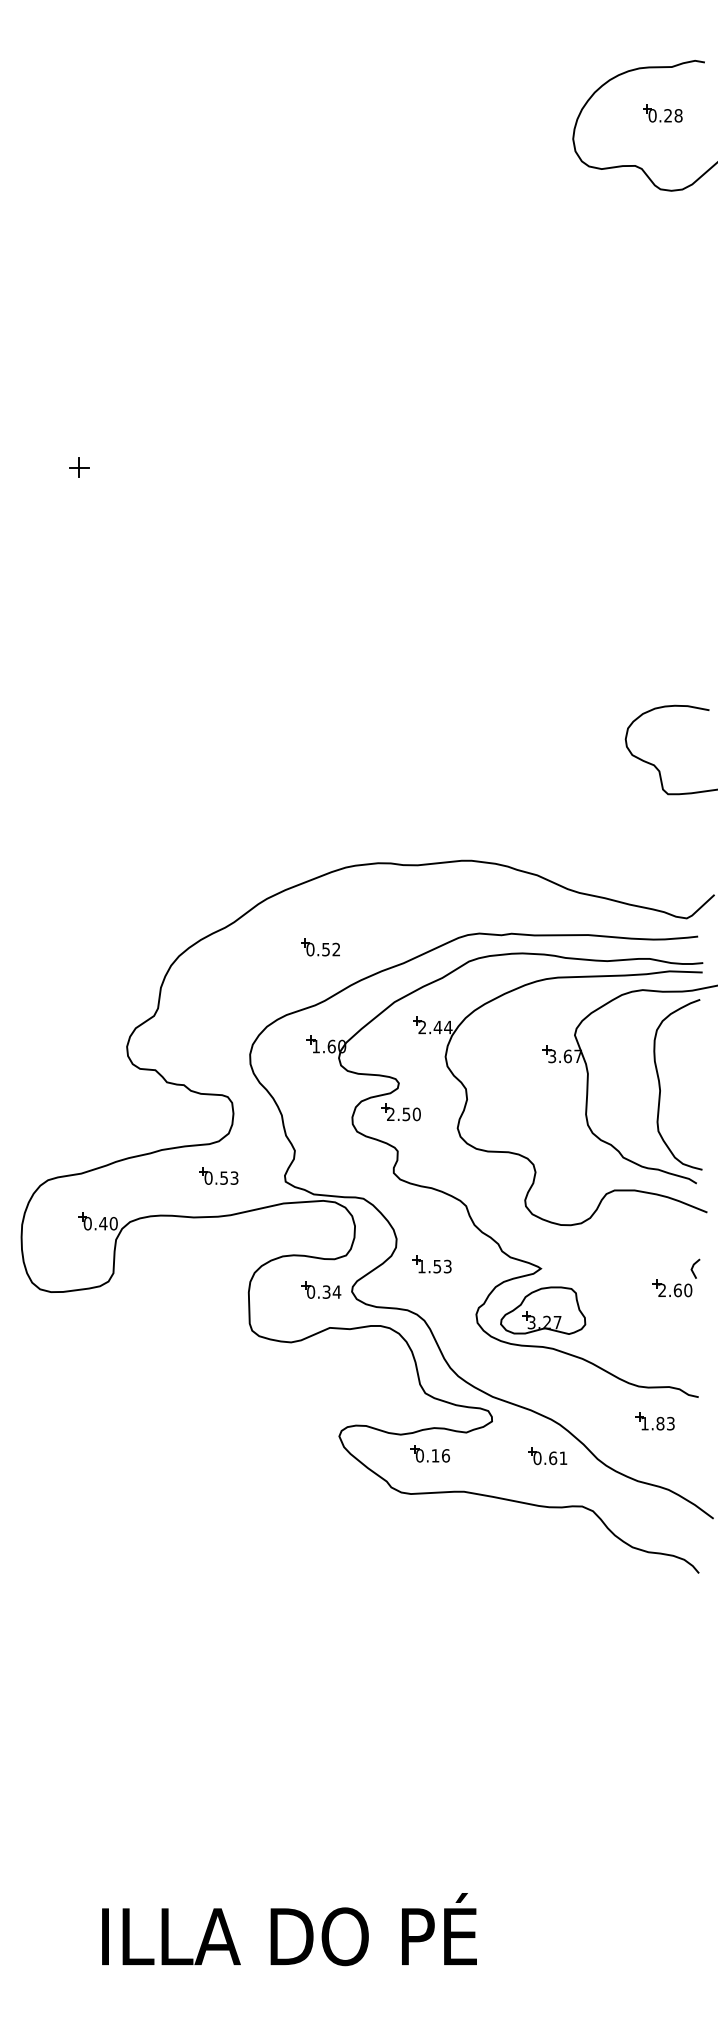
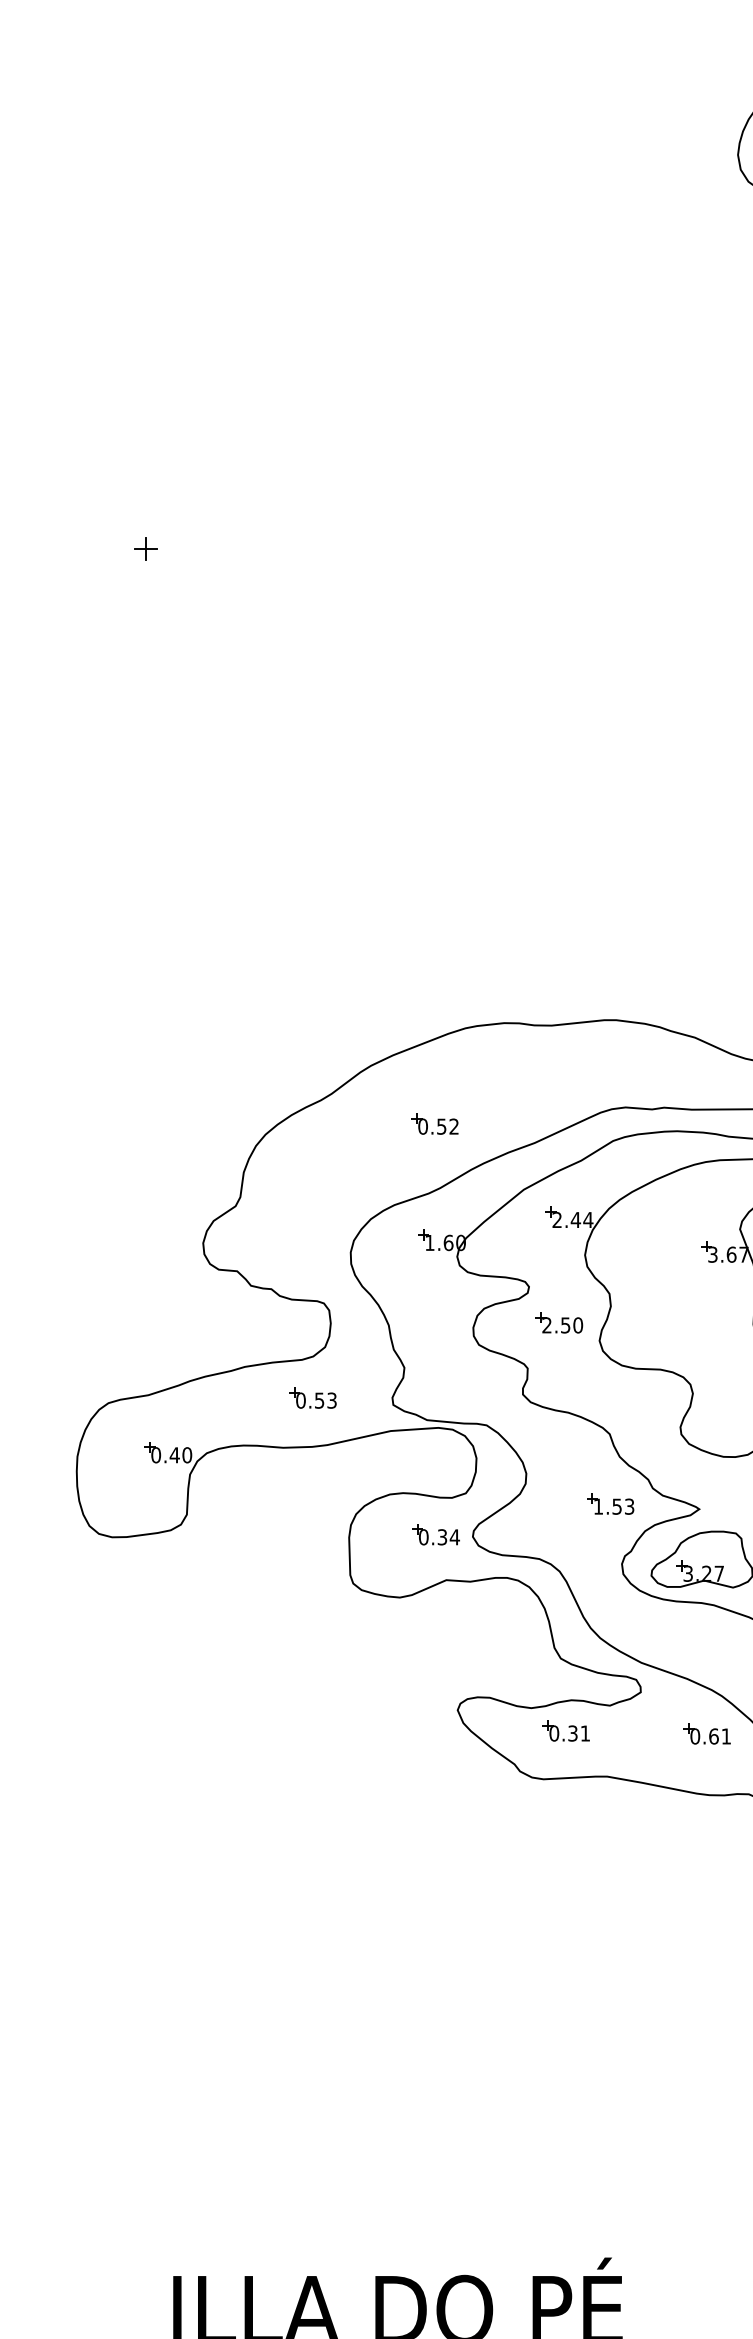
part: (400, 1112) -> (558, 1323), moved
part: (431, 1264) -> (610, 1504), moved
text: (440, 1455) -> (578, 1733), 0.16 -> 0.31

